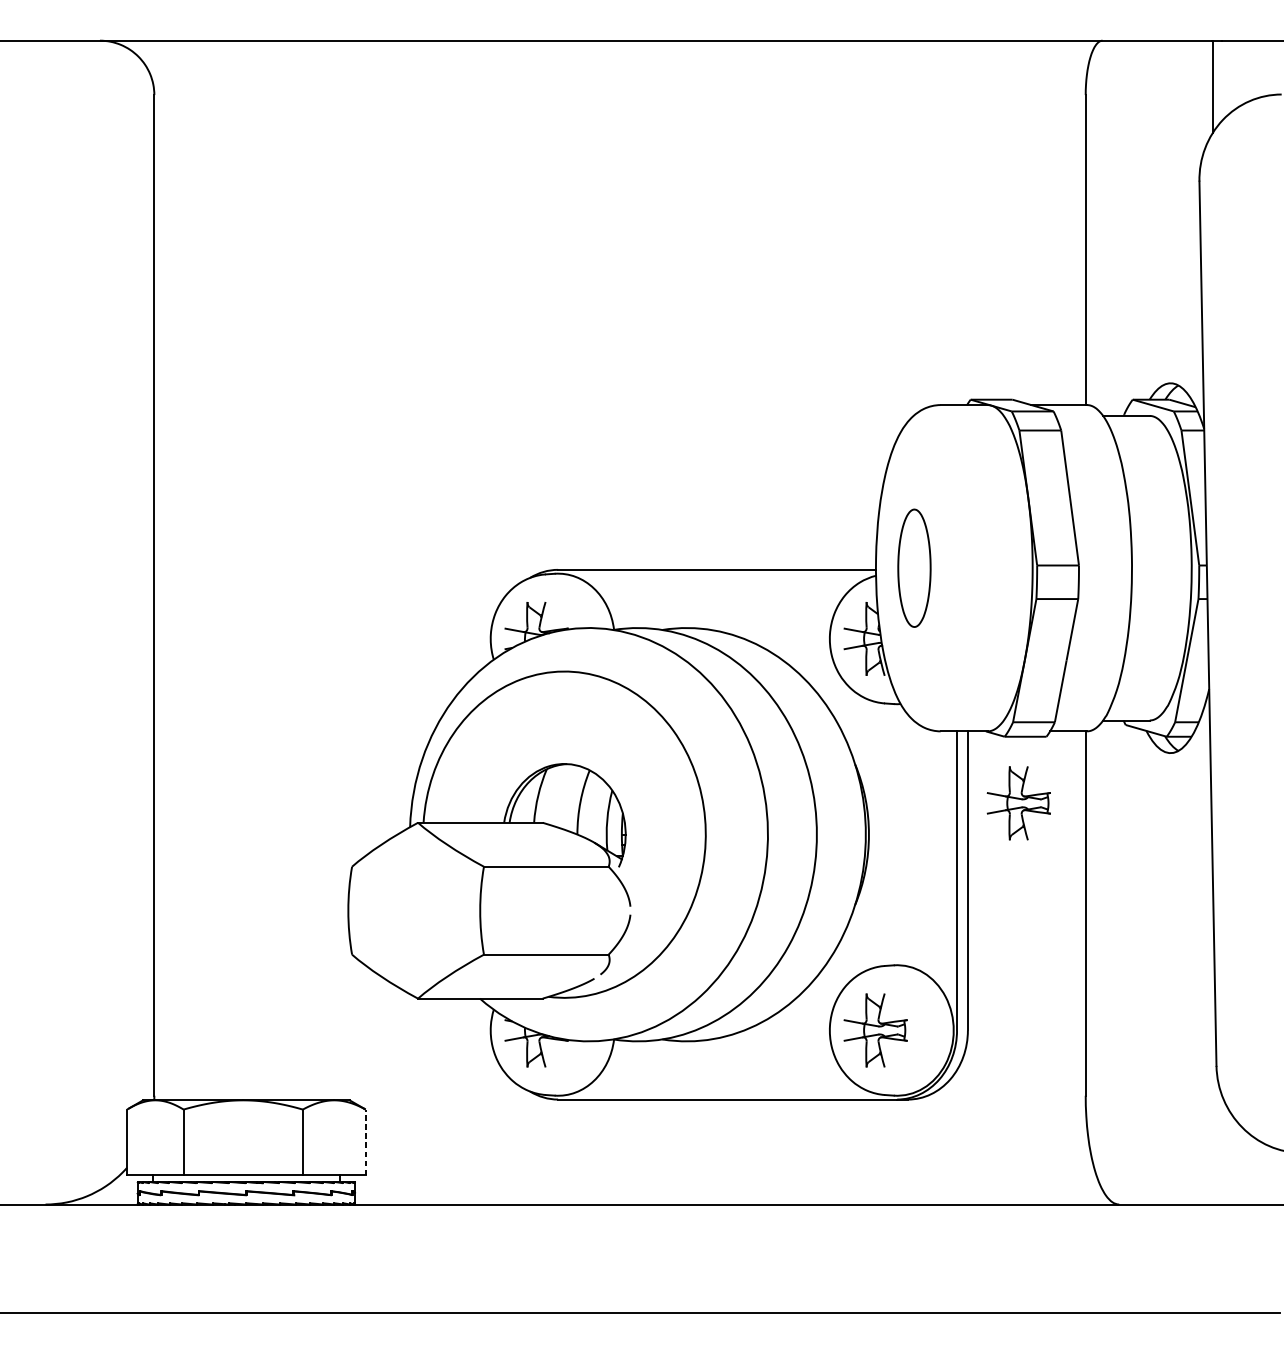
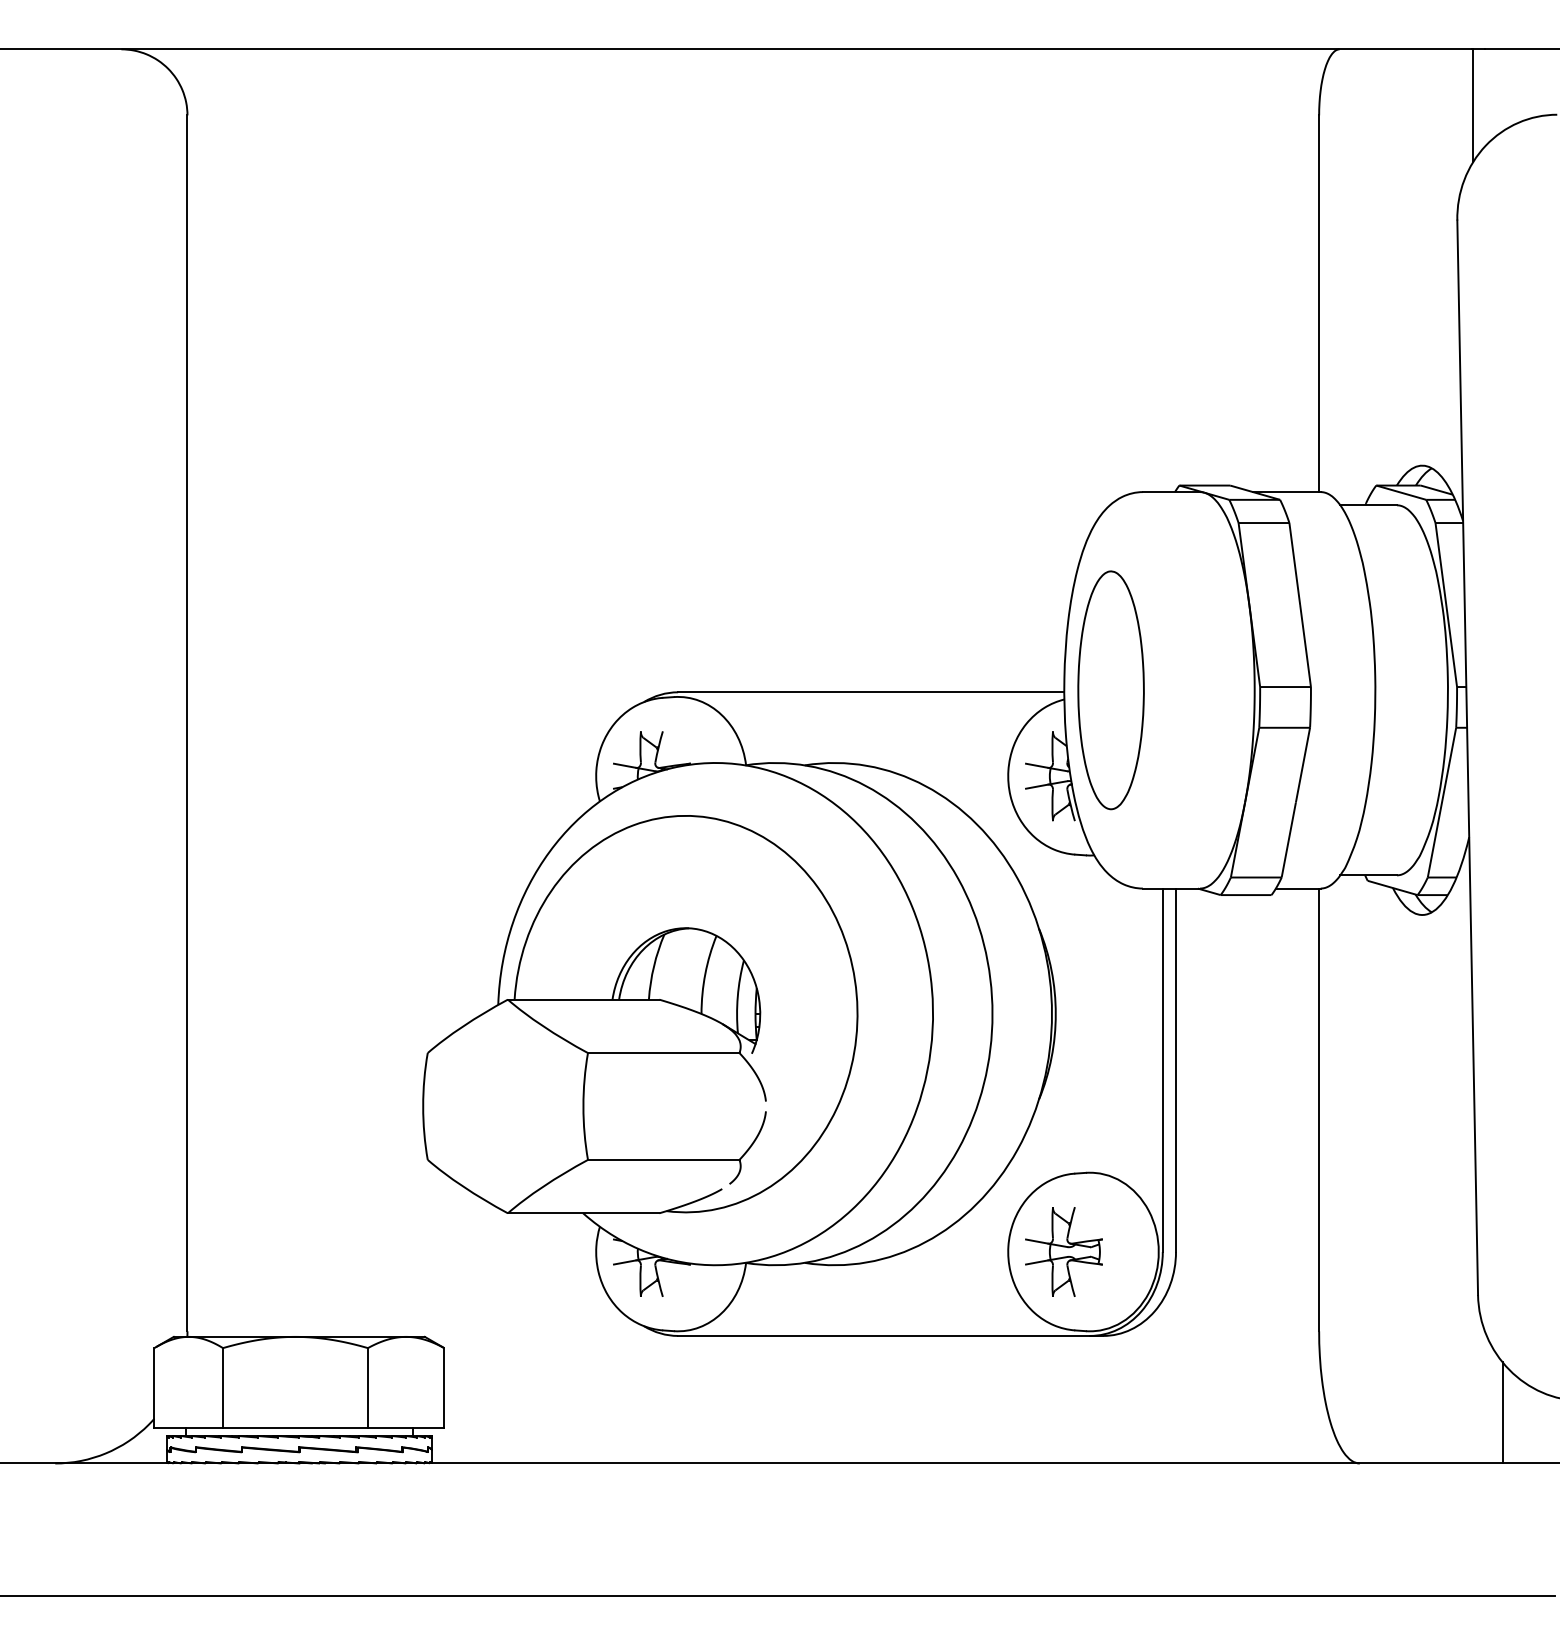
part: (914, 568) -> (1110, 690), size x1.67
part: (1018, 802) -> (1237, 975), removed
line: (365, 1142) -> (444, 1388), dashed -> solid
line: (1236, 1162) -> (1502, 1412), added

